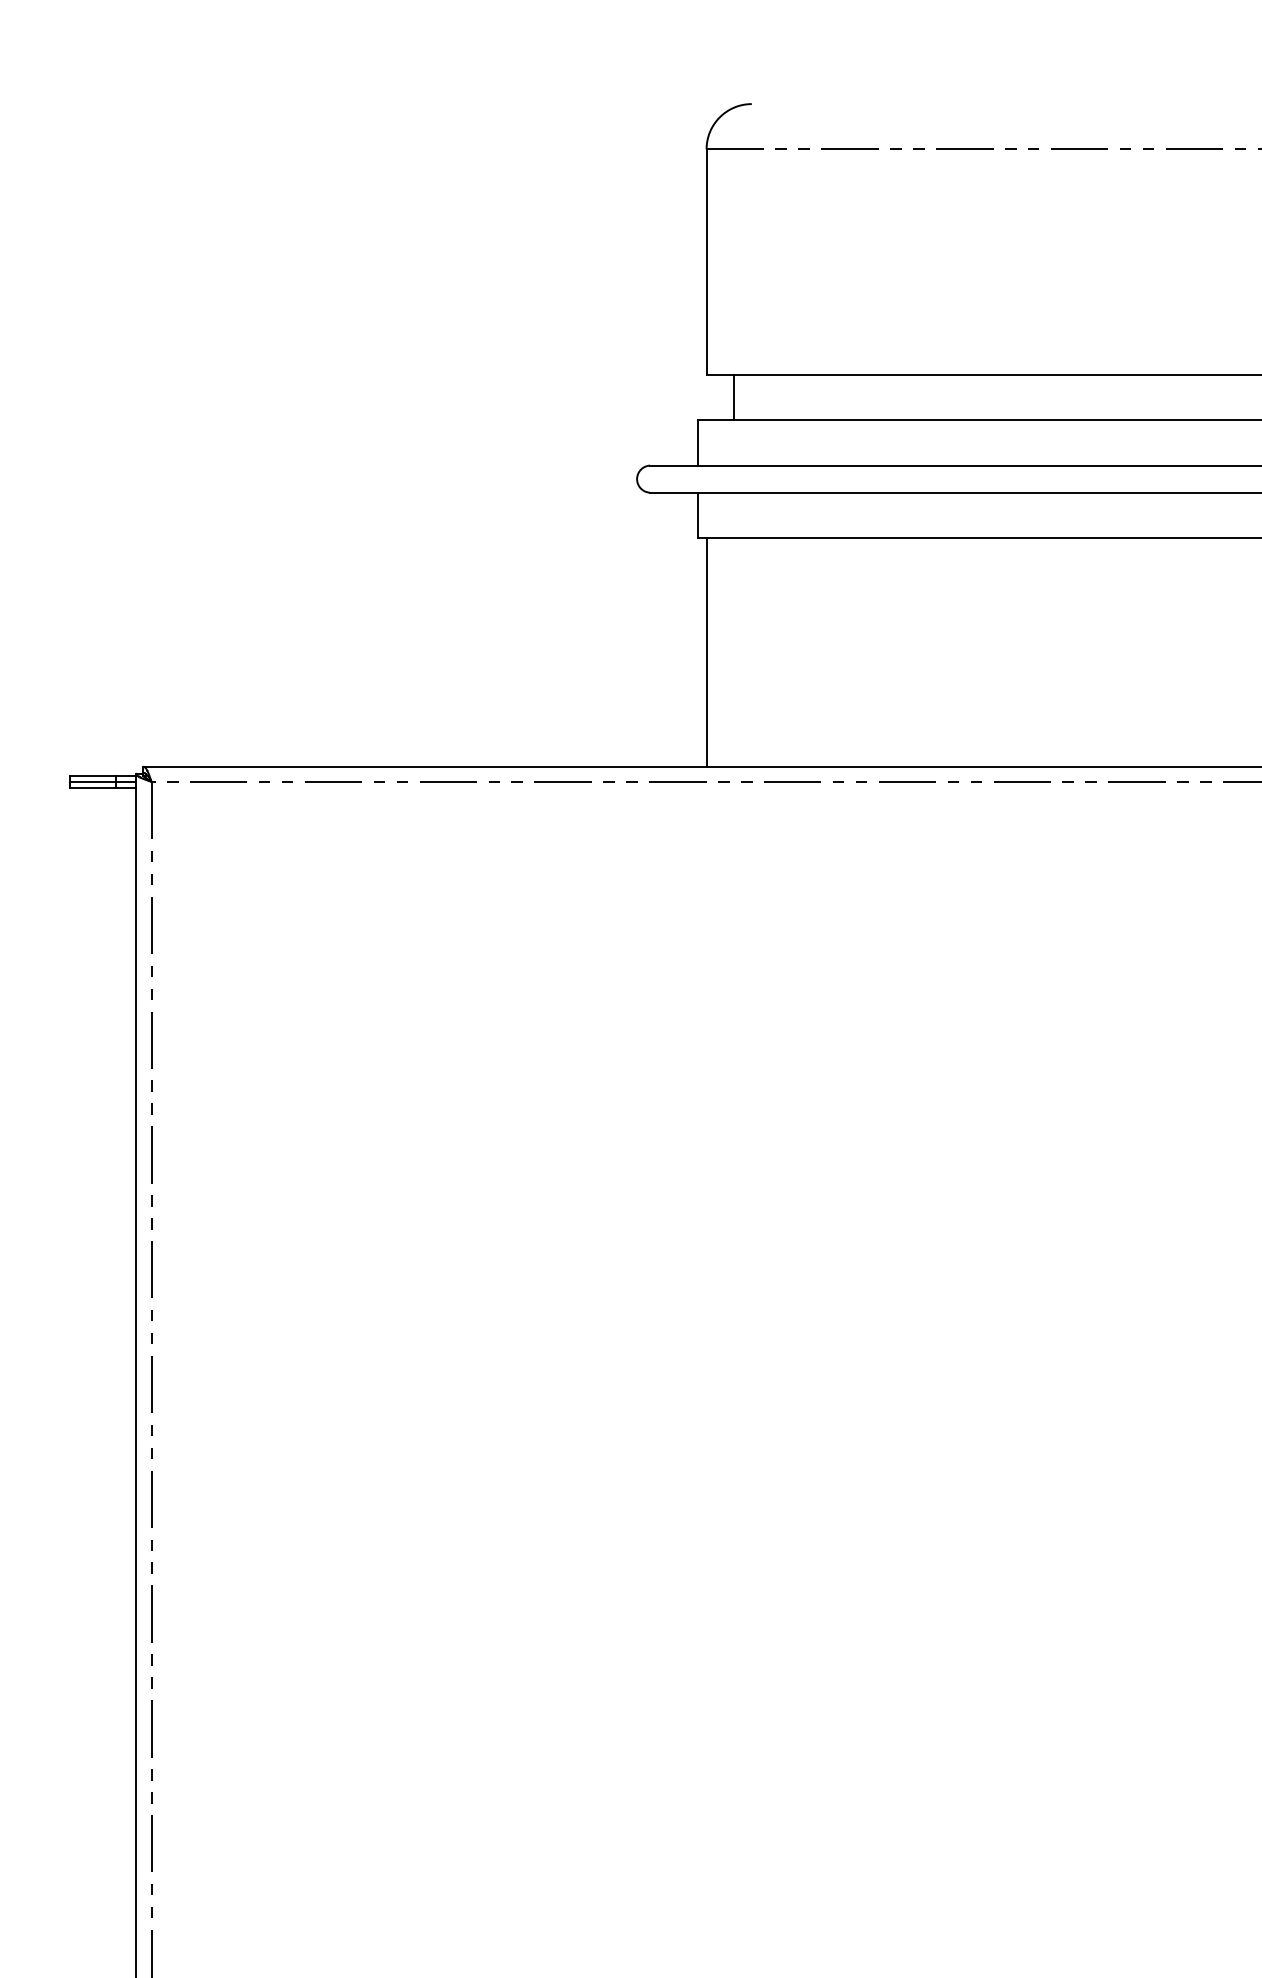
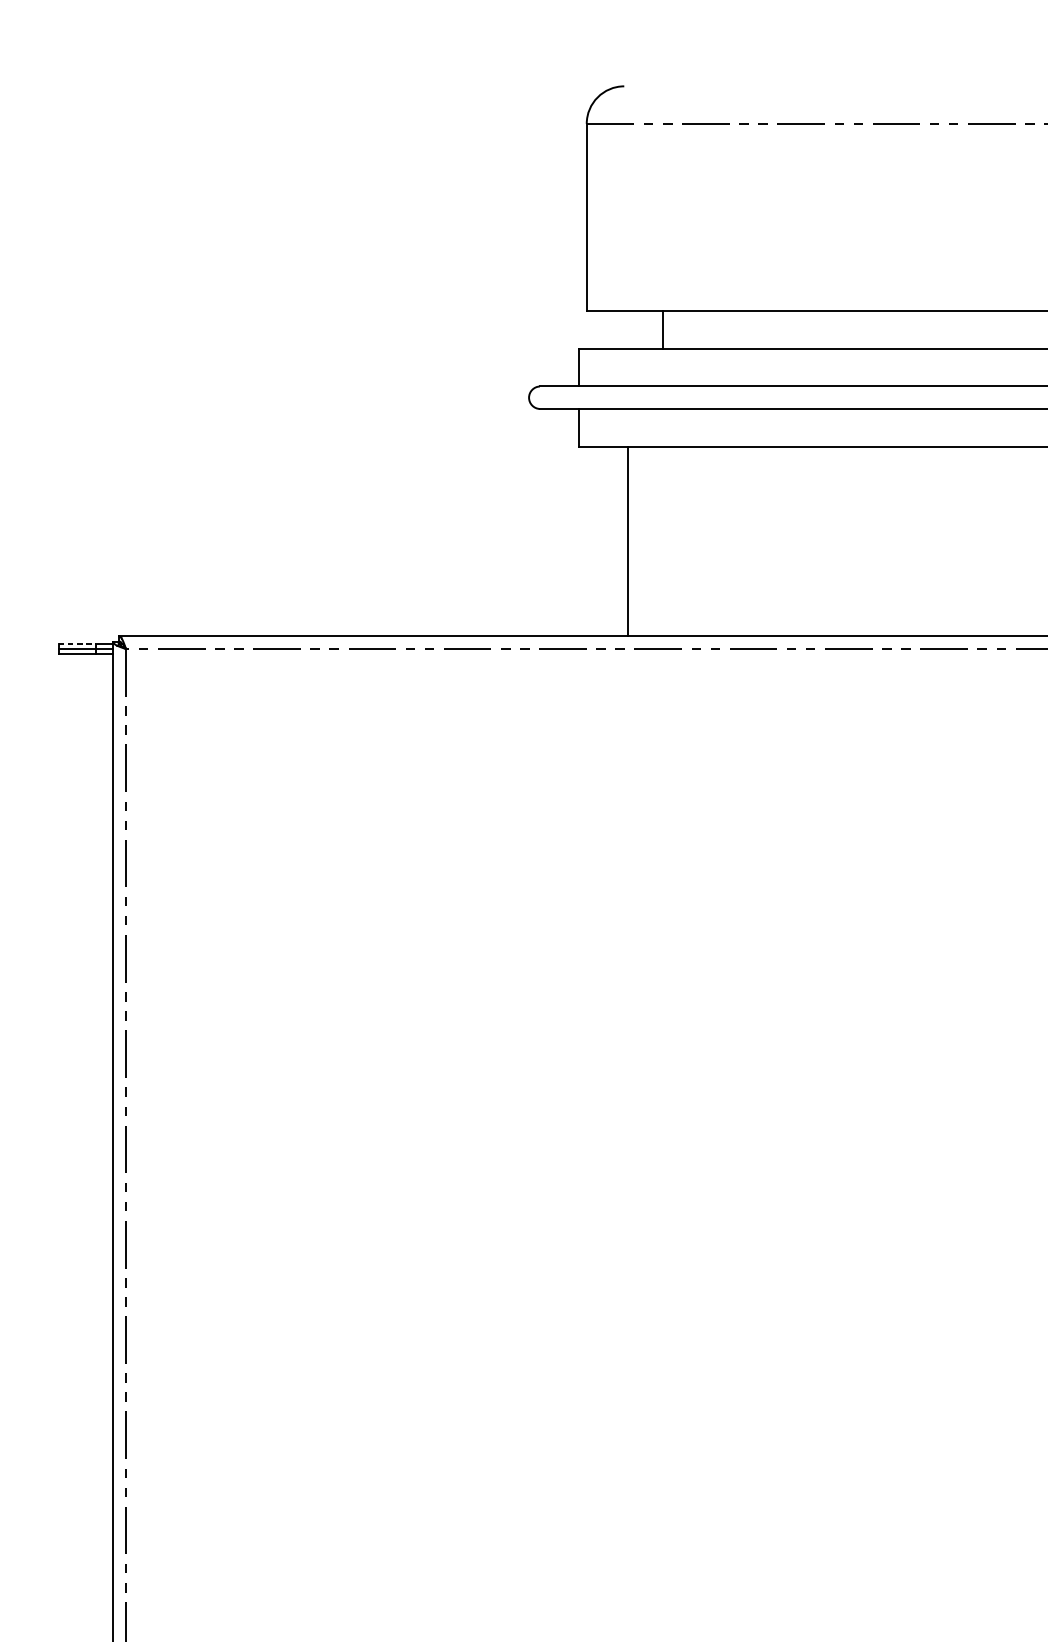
line: (733, 397) -> (663, 329), moved
line: (706, 651) -> (628, 540), moved
line: (92, 775) -> (76, 643), solid -> dashed

